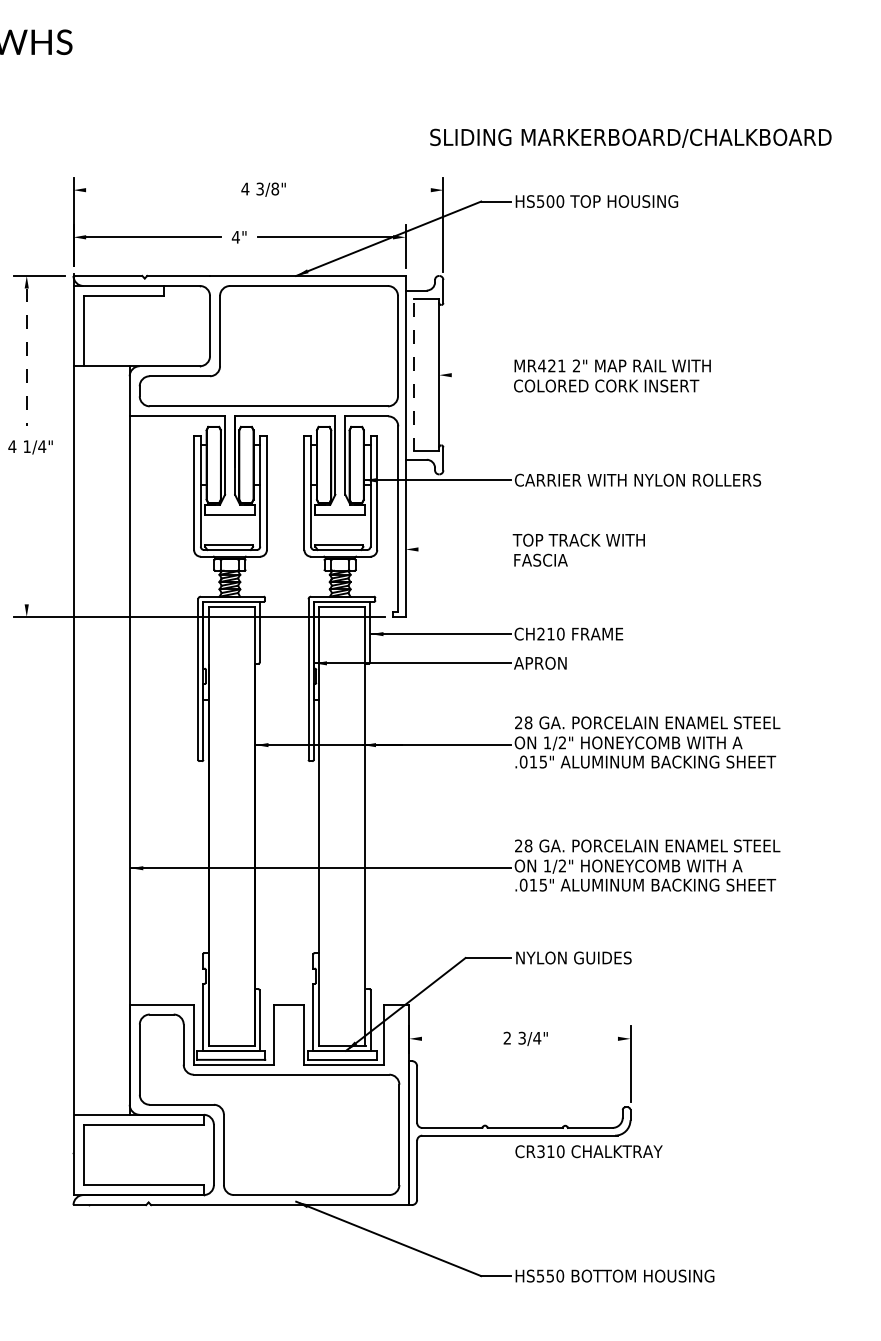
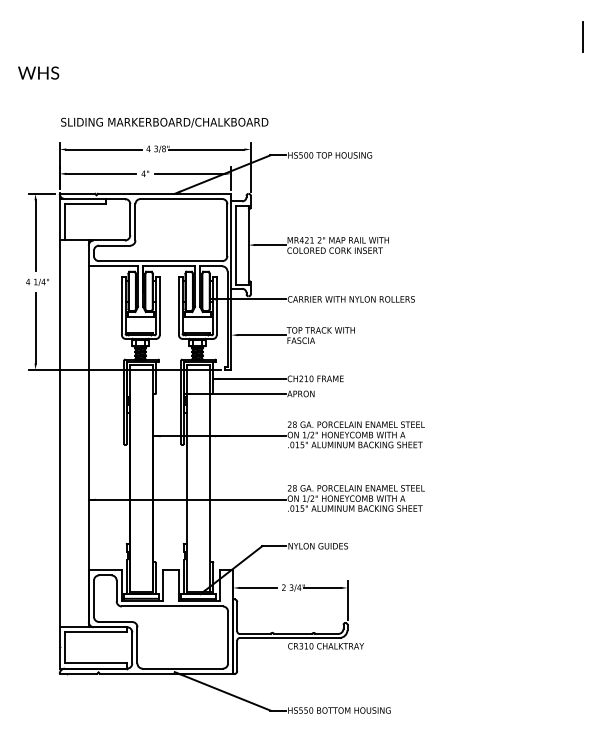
text: (630, 137) -> (164, 122), moved
line: (158, 190) -> (103, 149), added
line: (357, 190) -> (206, 149), added
line: (26, 358) -> (35, 236), dashed -> solid
line: (413, 374) -> (235, 244), dashed -> solid
line: (481, 375) -> (270, 245), added
line: (26, 534) -> (35, 327), added
line: (464, 550) -> (261, 335), added
line: (456, 1037) -> (257, 587), added
line: (582, 1037) -> (322, 587), added

